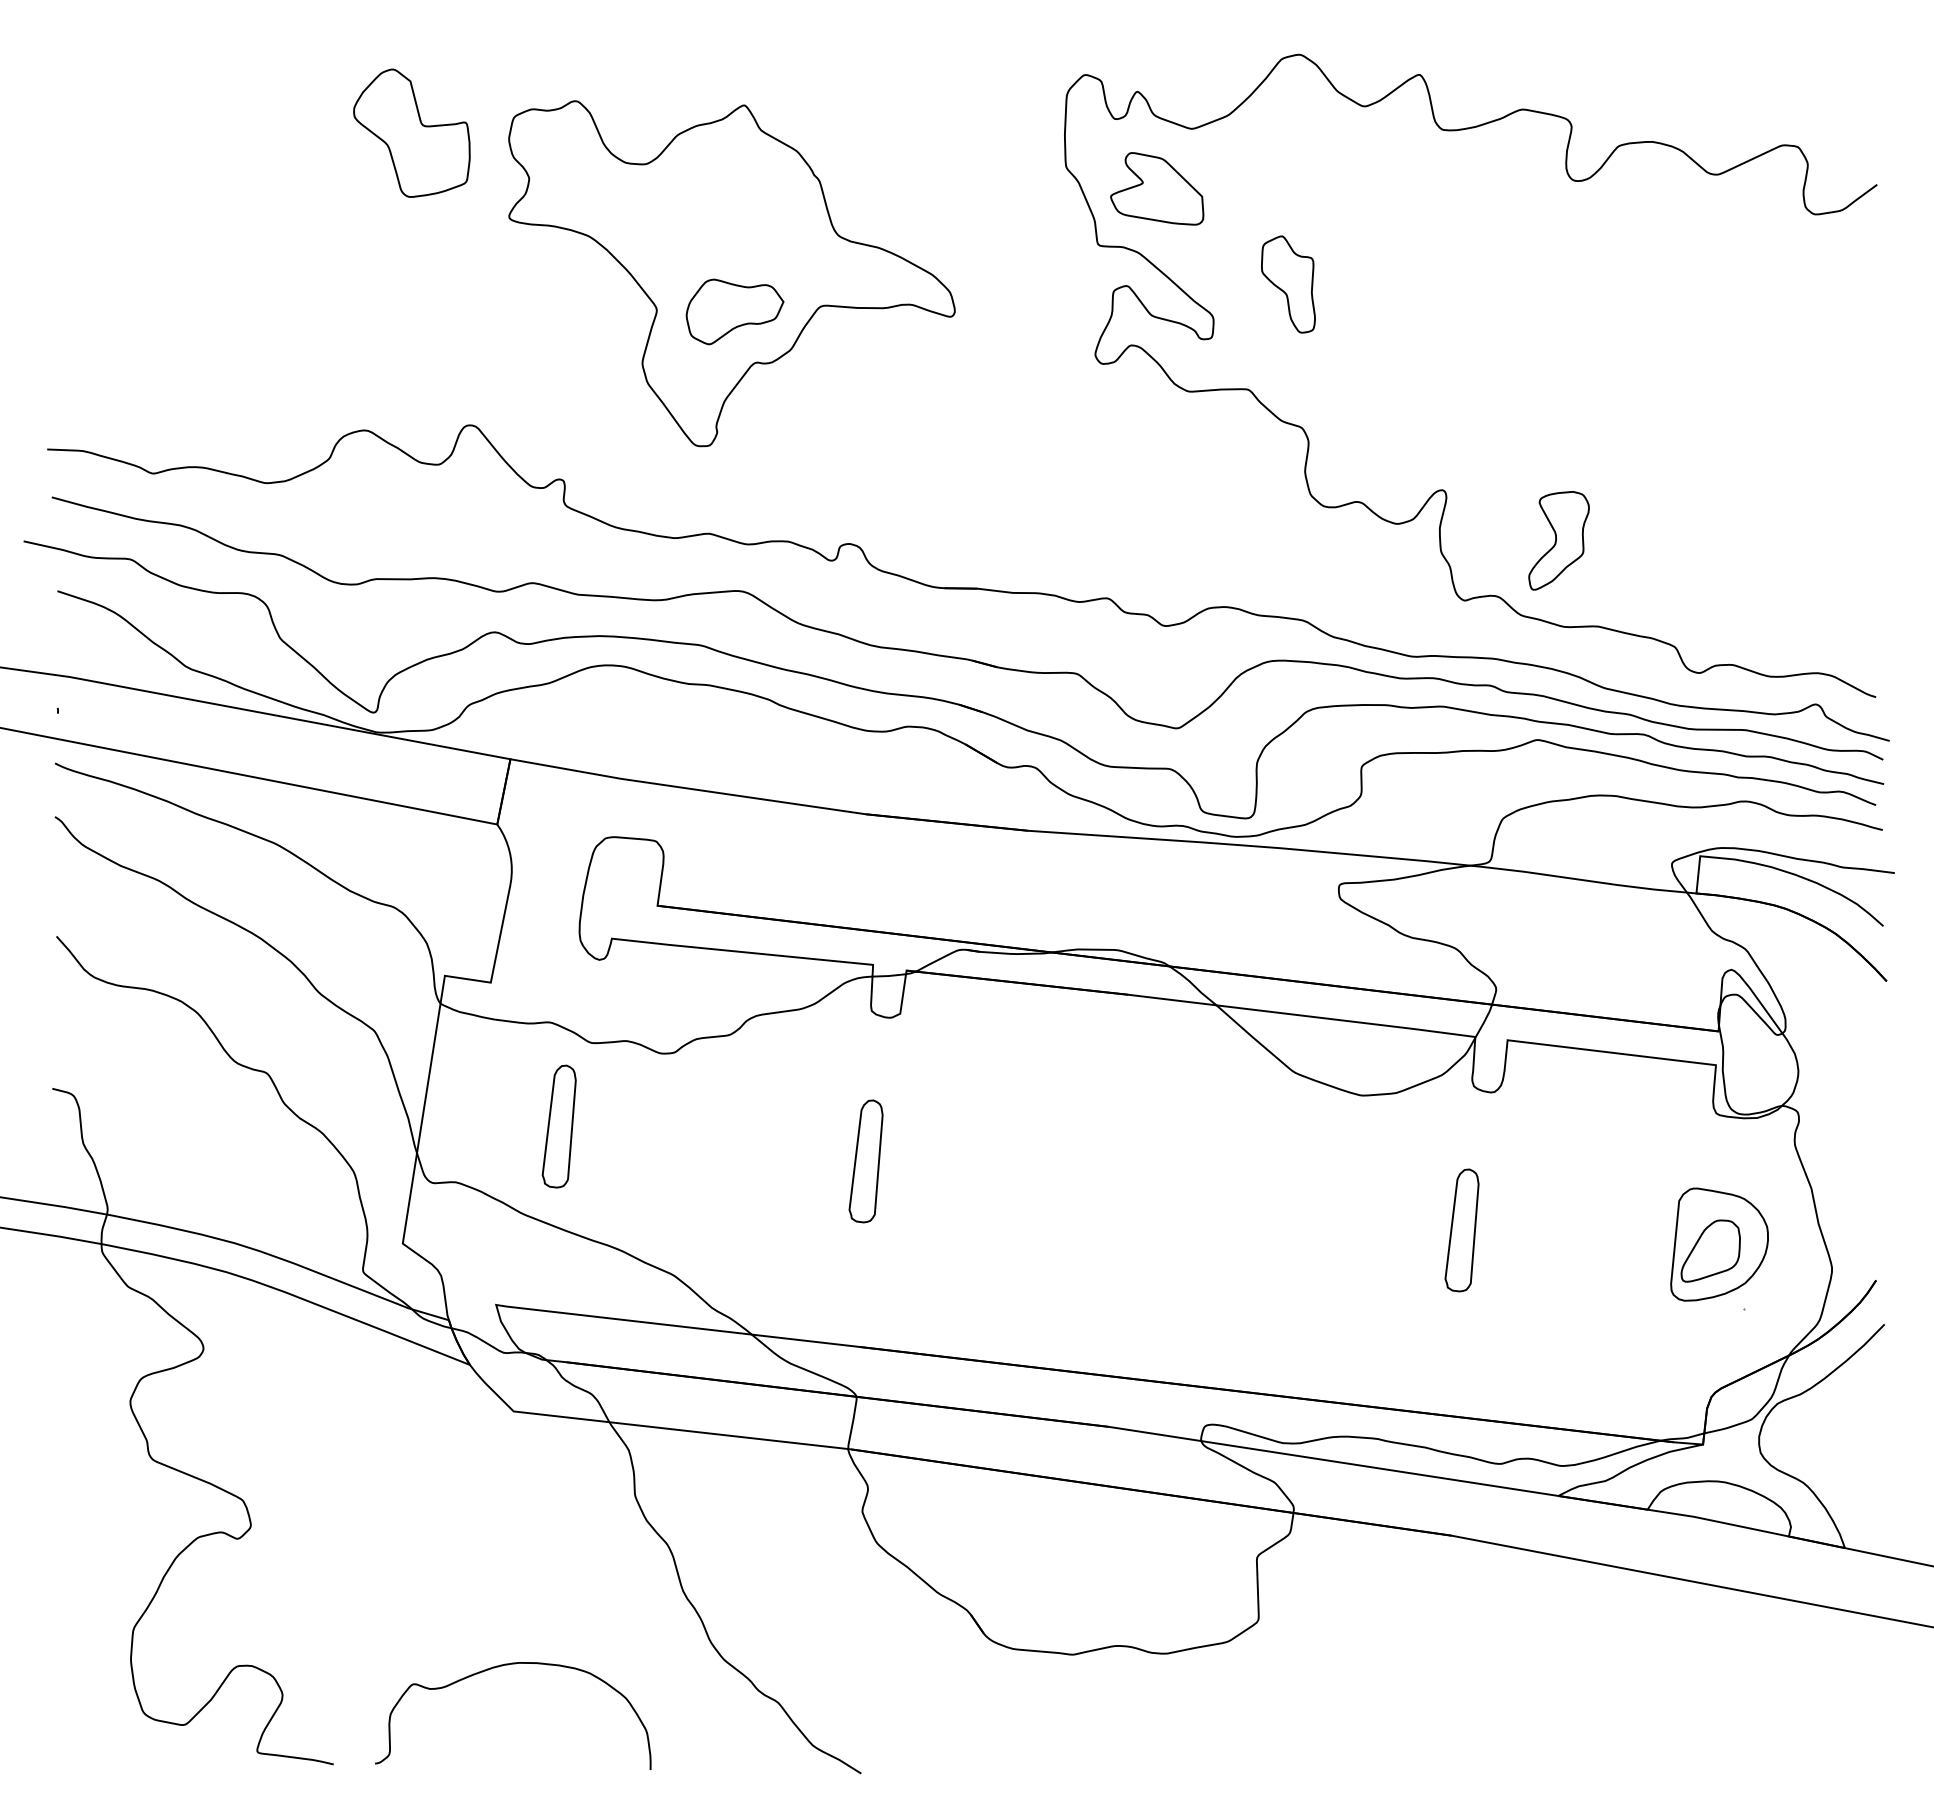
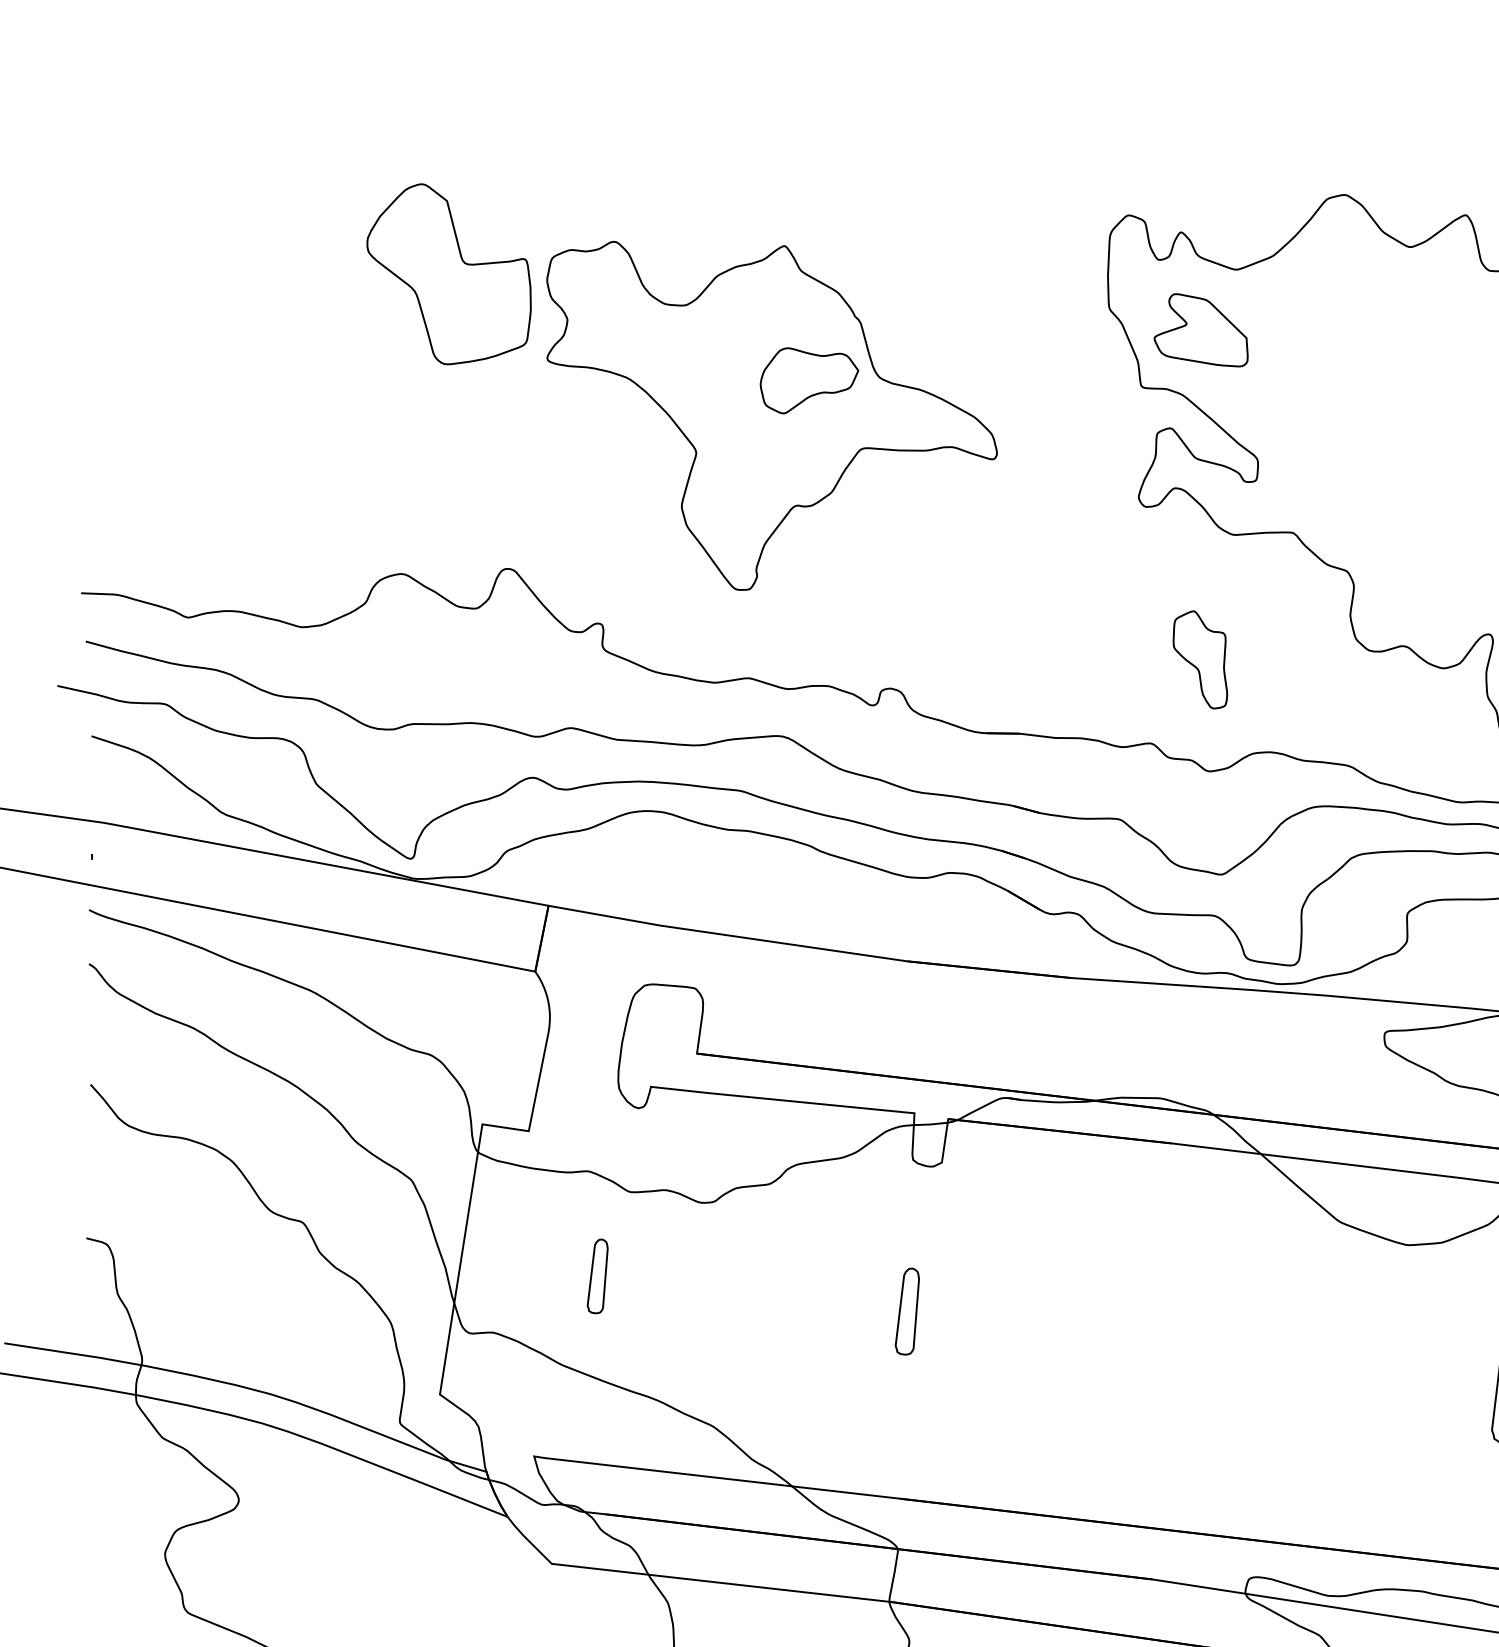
part: (411, 132) -> (448, 273), size x1.4
part: (1288, 284) -> (1200, 659), moved
part: (734, 311) -> (808, 380), moved
part: (558, 1126) -> (597, 1276), size x0.6
part: (865, 1161) -> (906, 1311), size x0.7

